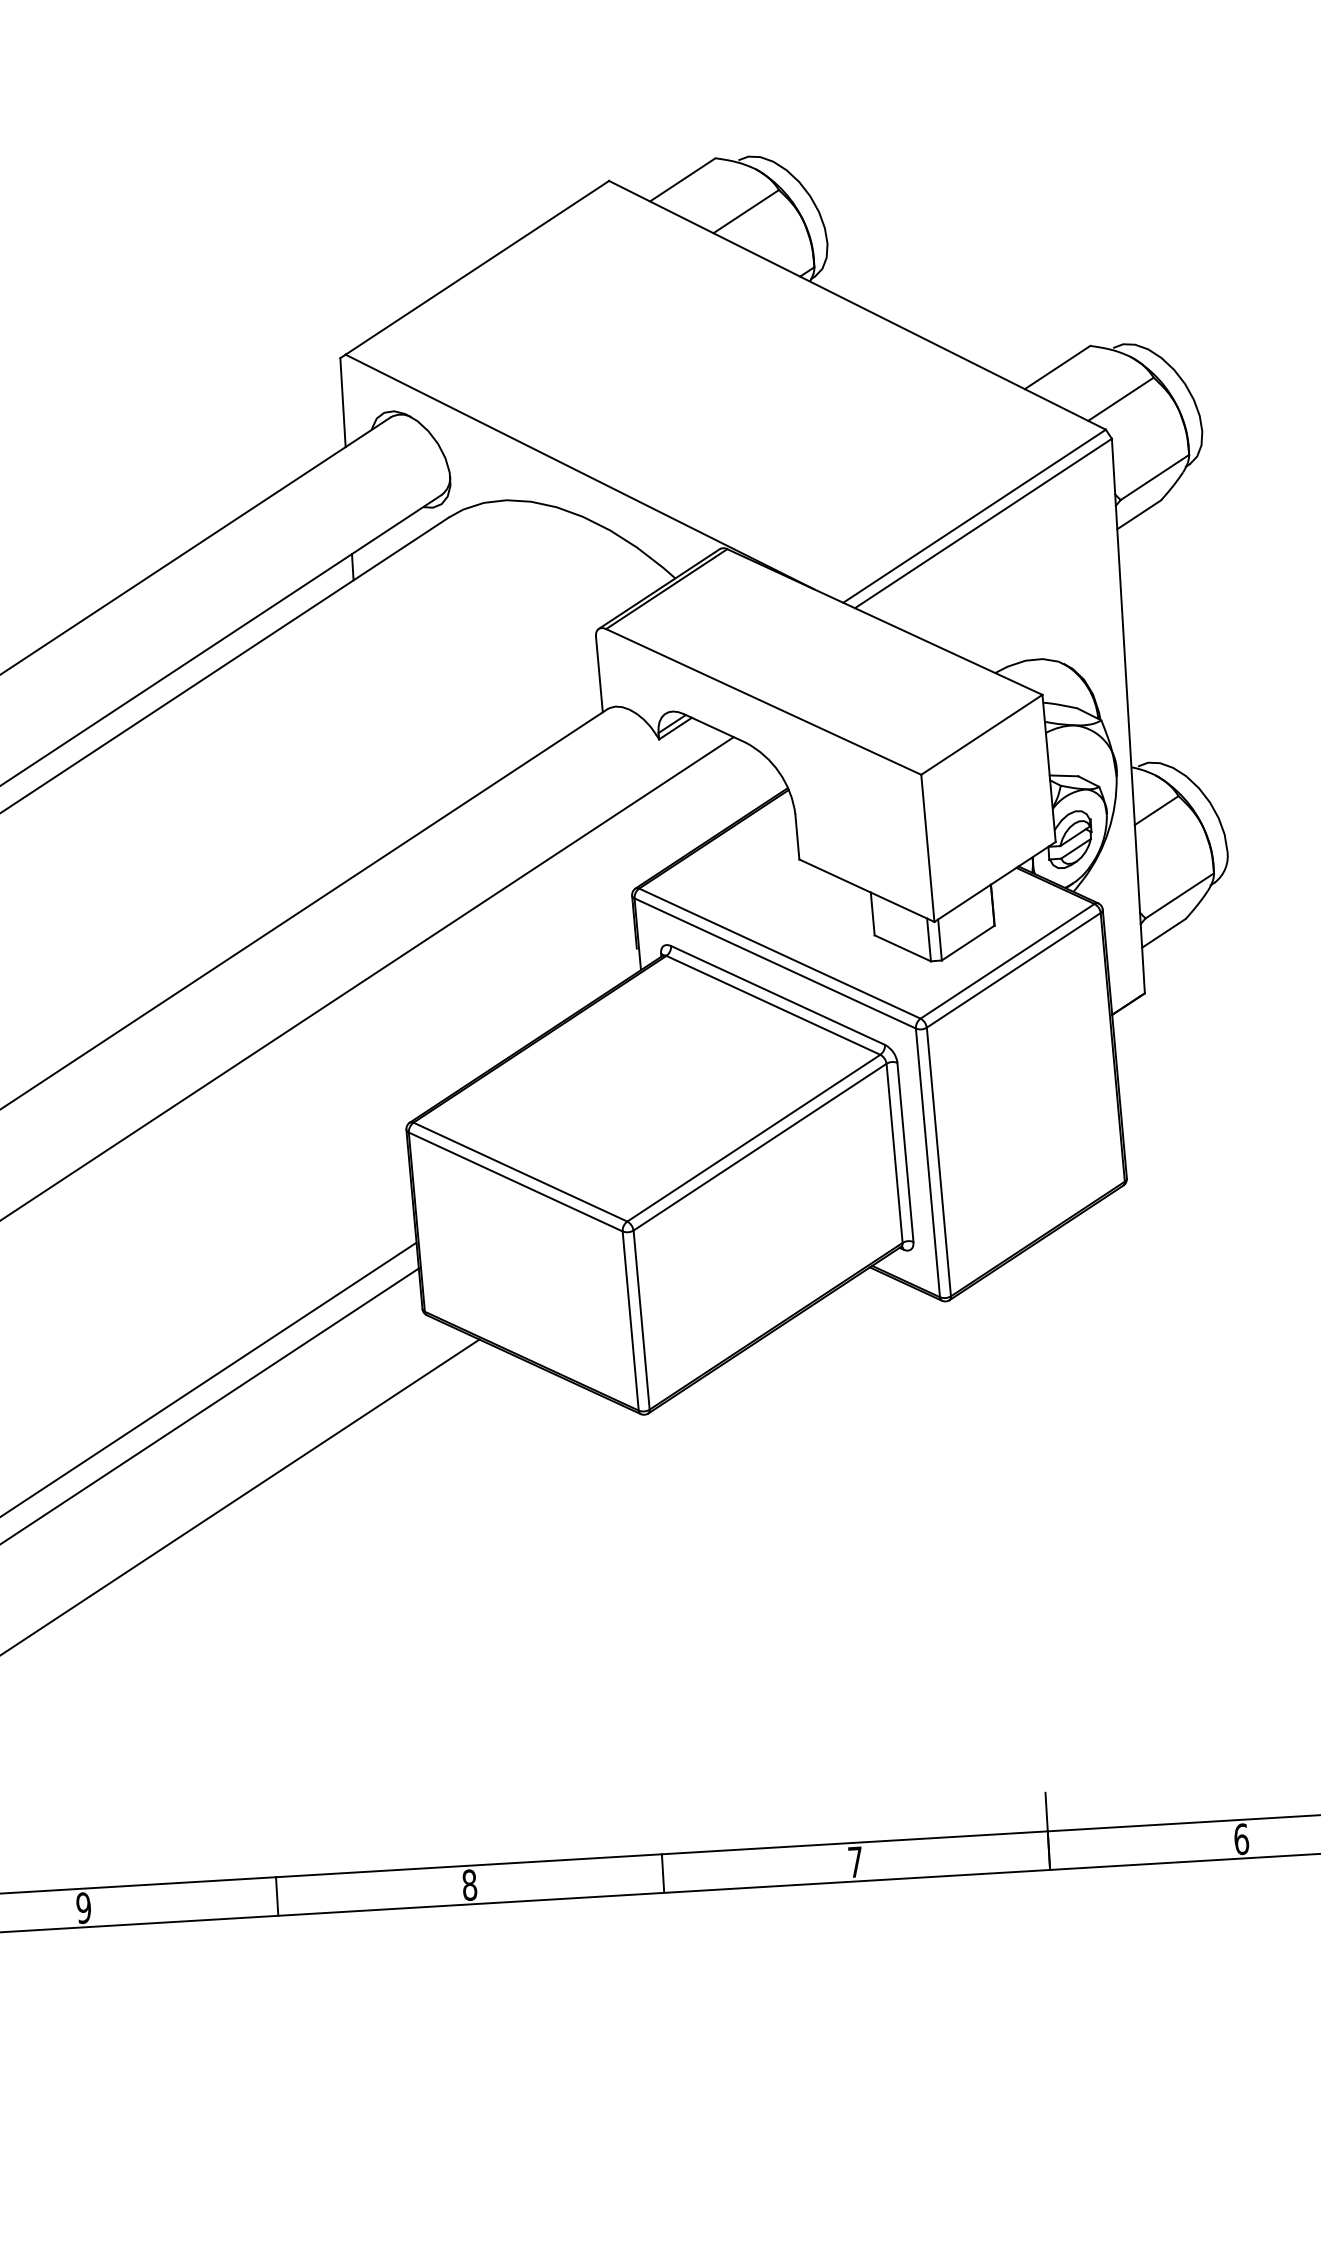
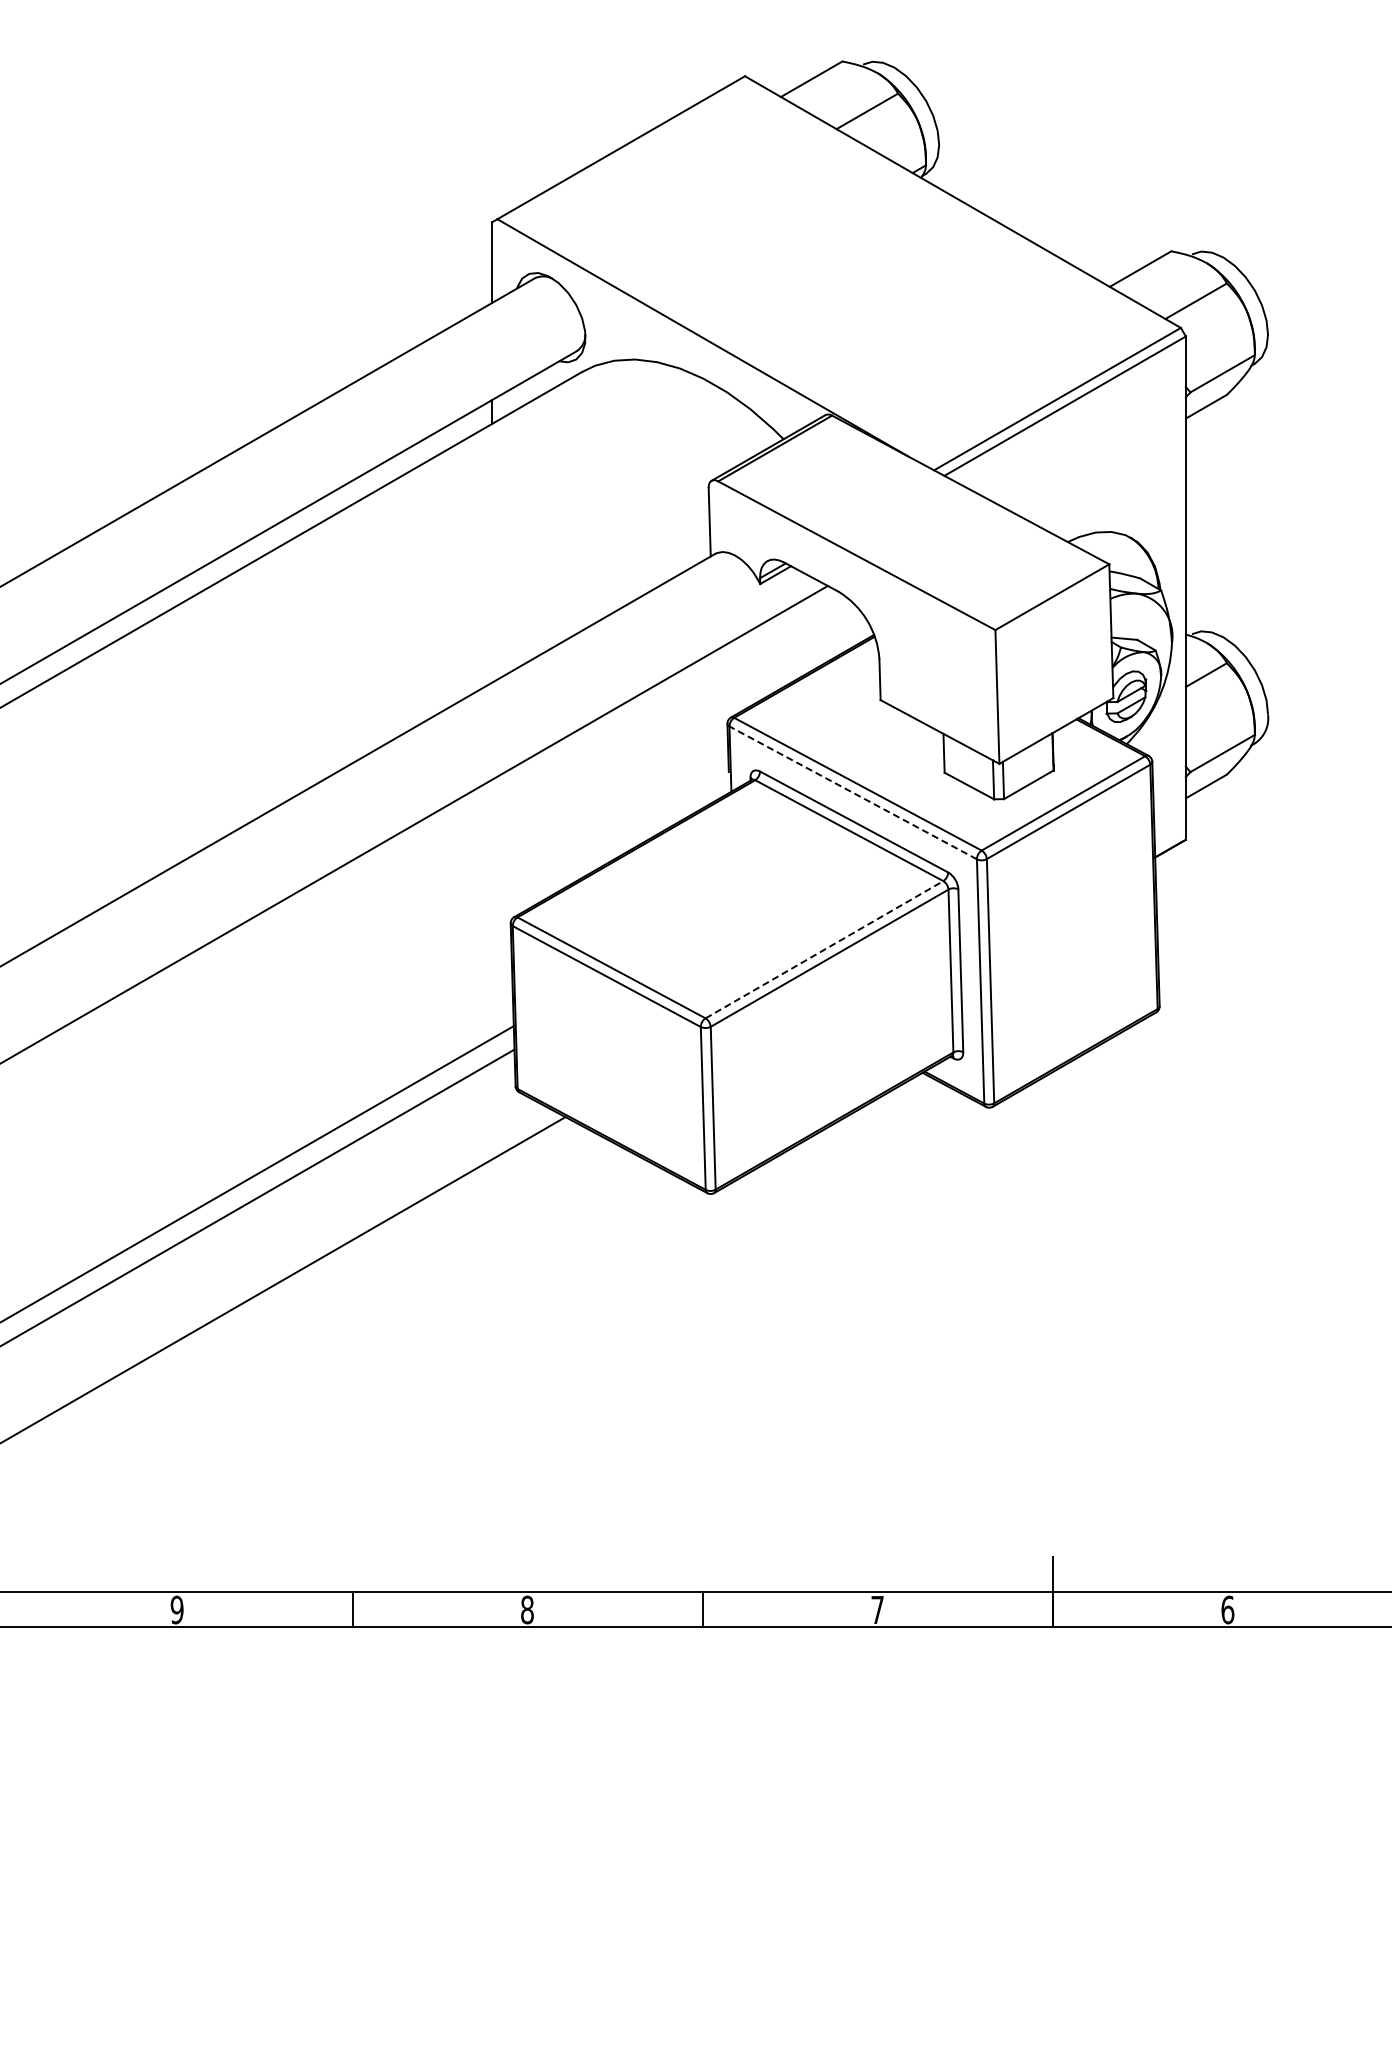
line: (774, 963) -> (852, 792), solid -> dashed
line: (753, 1137) -> (824, 949), solid -> dashed

